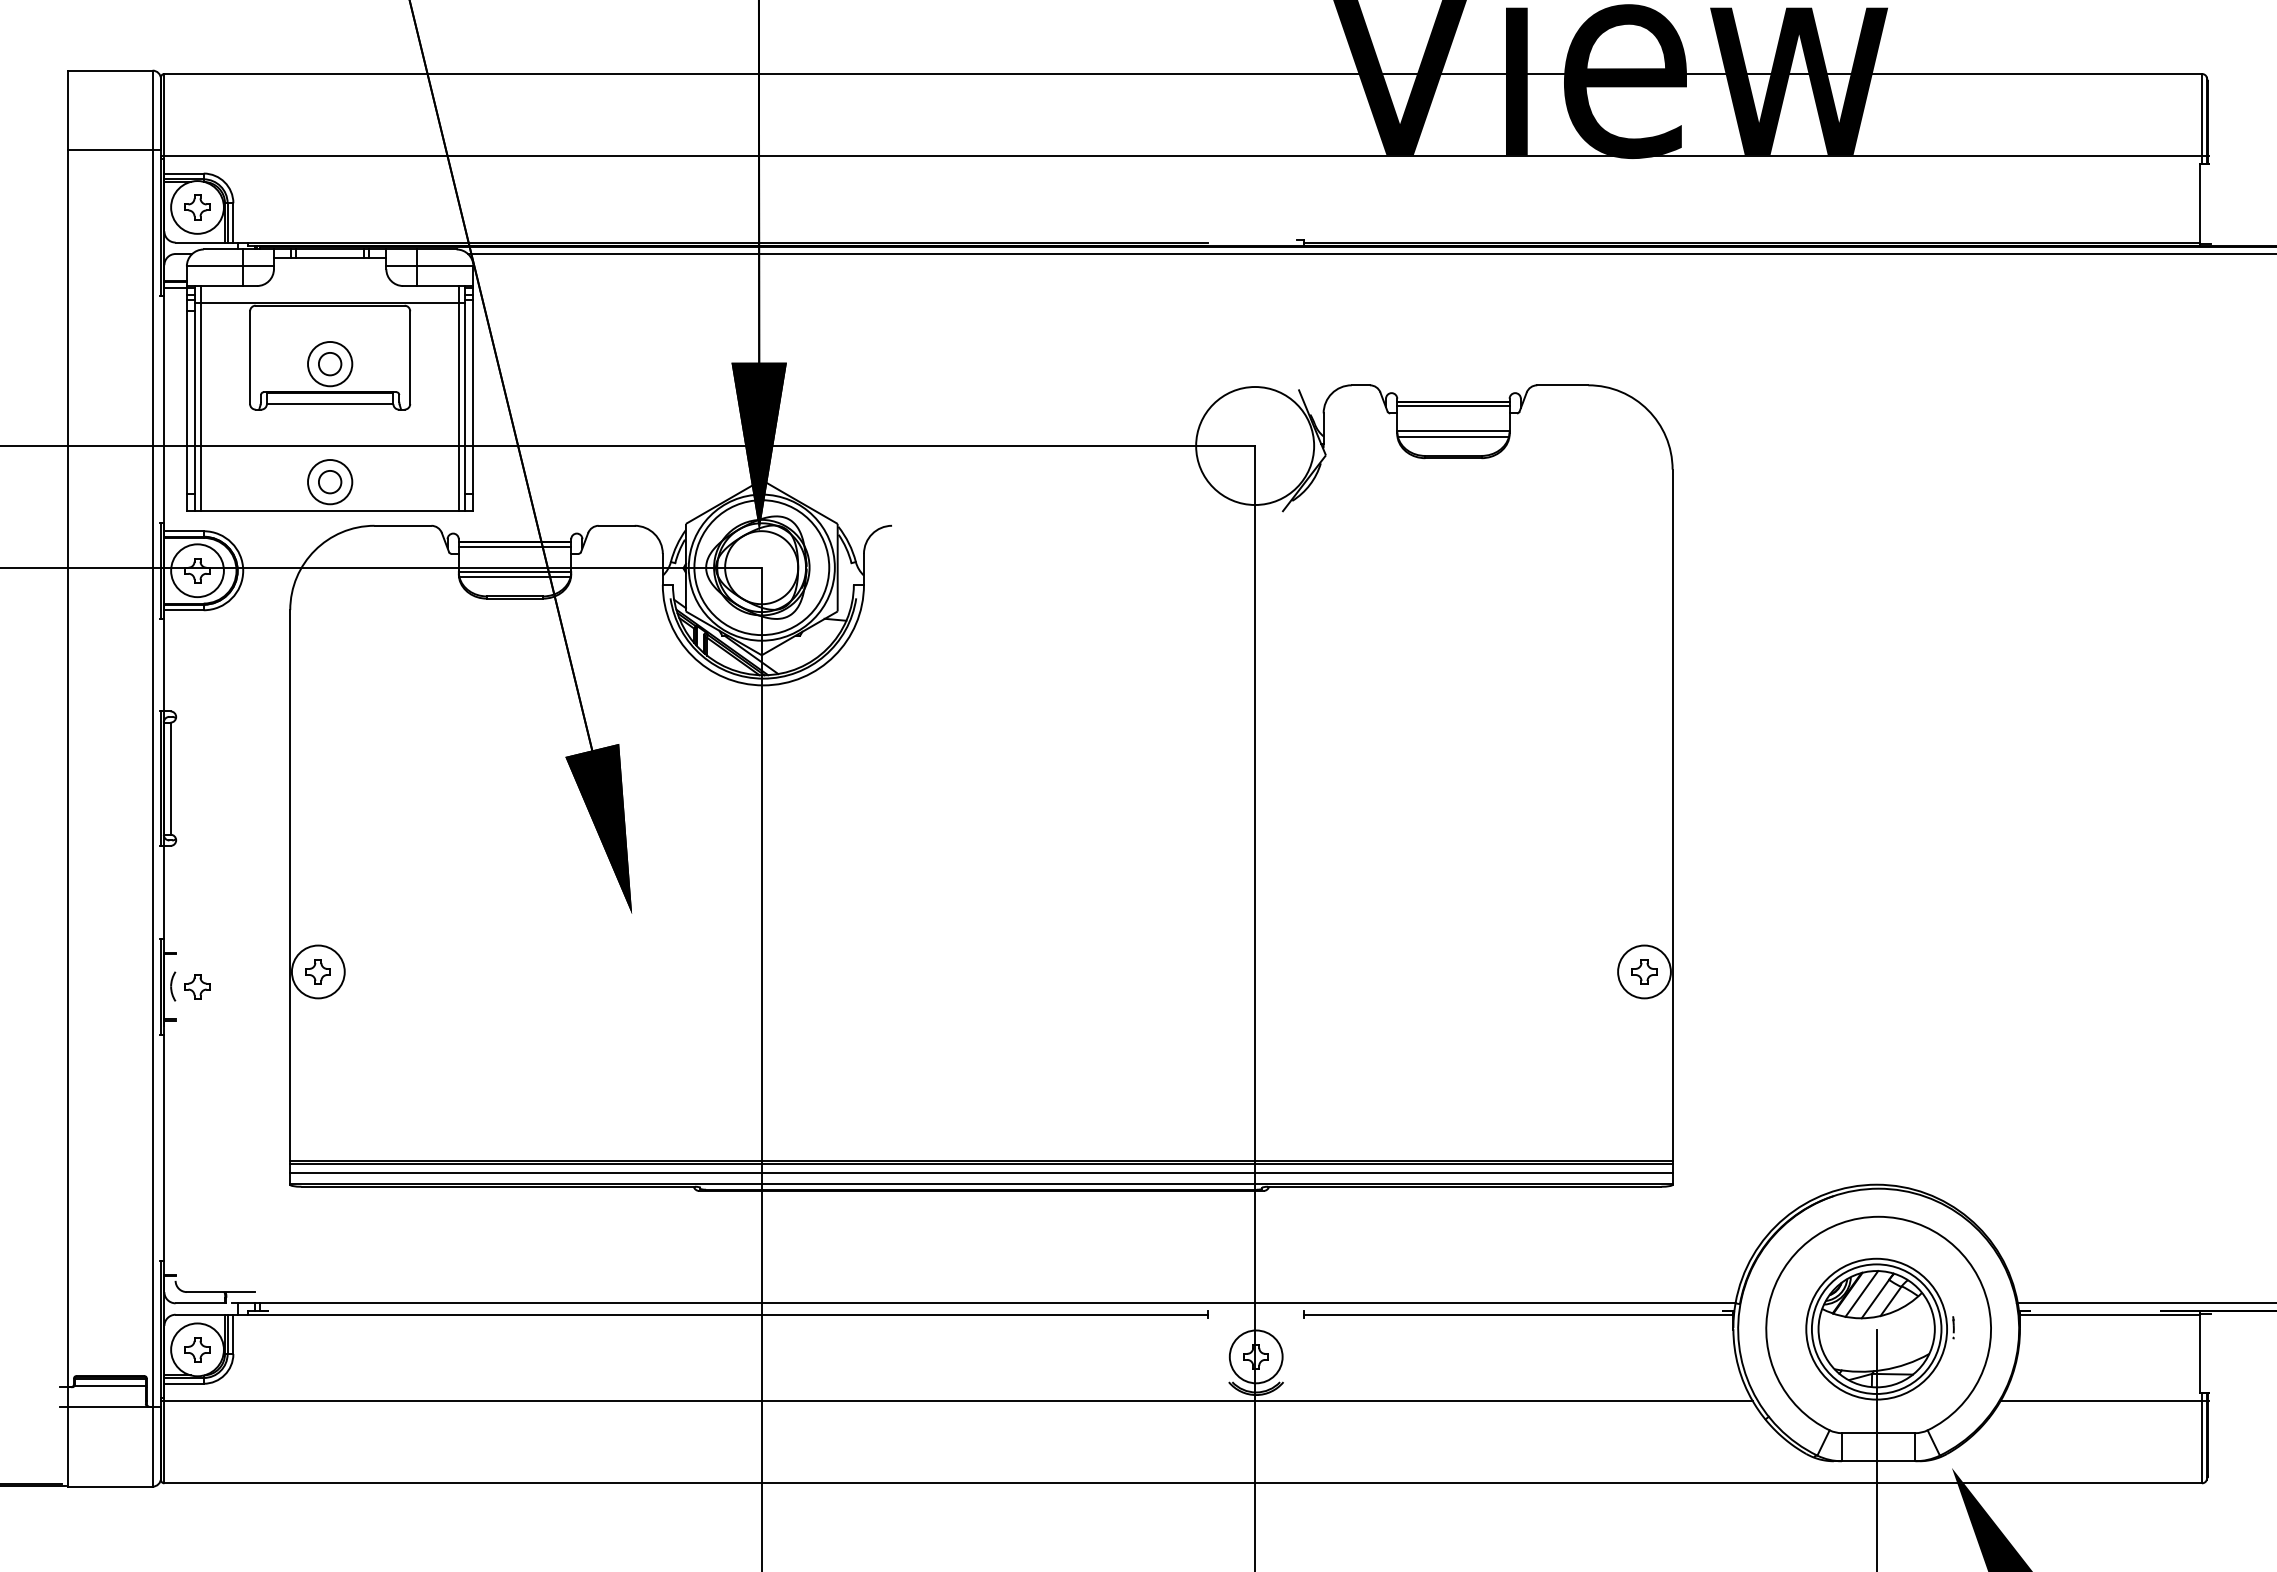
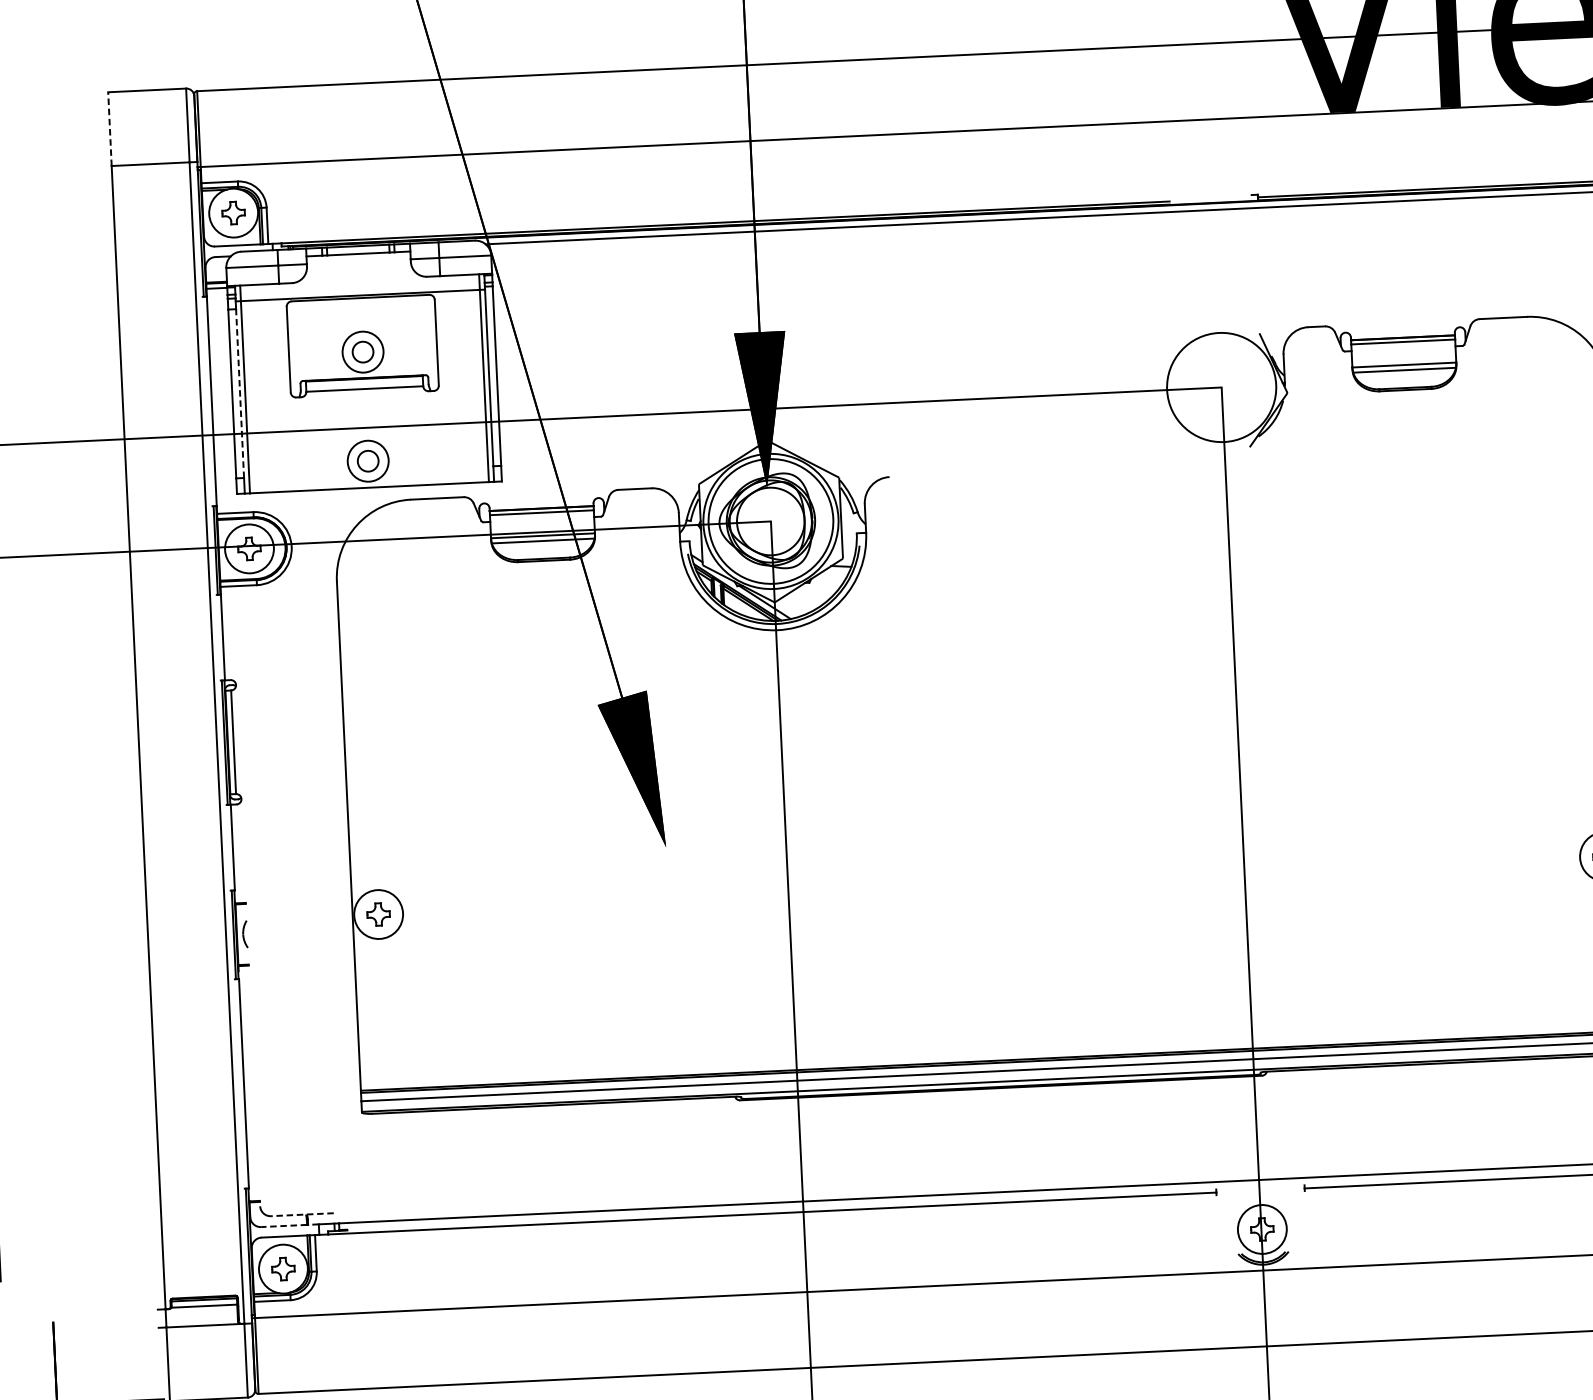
line: (68, 110) -> (110, 129), solid -> dashed
line: (195, 402) -> (240, 393), solid -> dashed
part: (197, 986) -> (267, 933), removed
line: (220, 1292) -> (302, 1215), solid -> dashed
line: (200, 1303) -> (284, 1226), solid -> dashed

